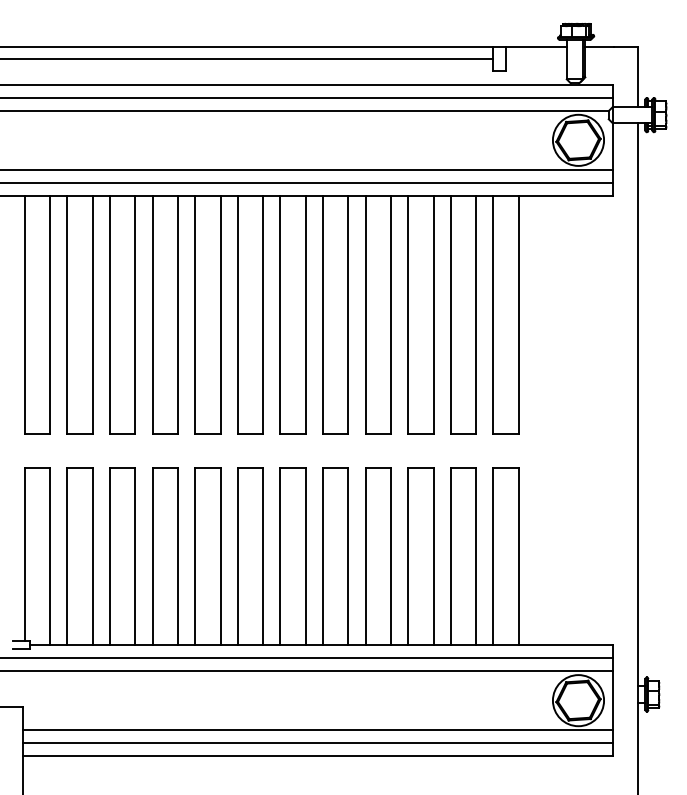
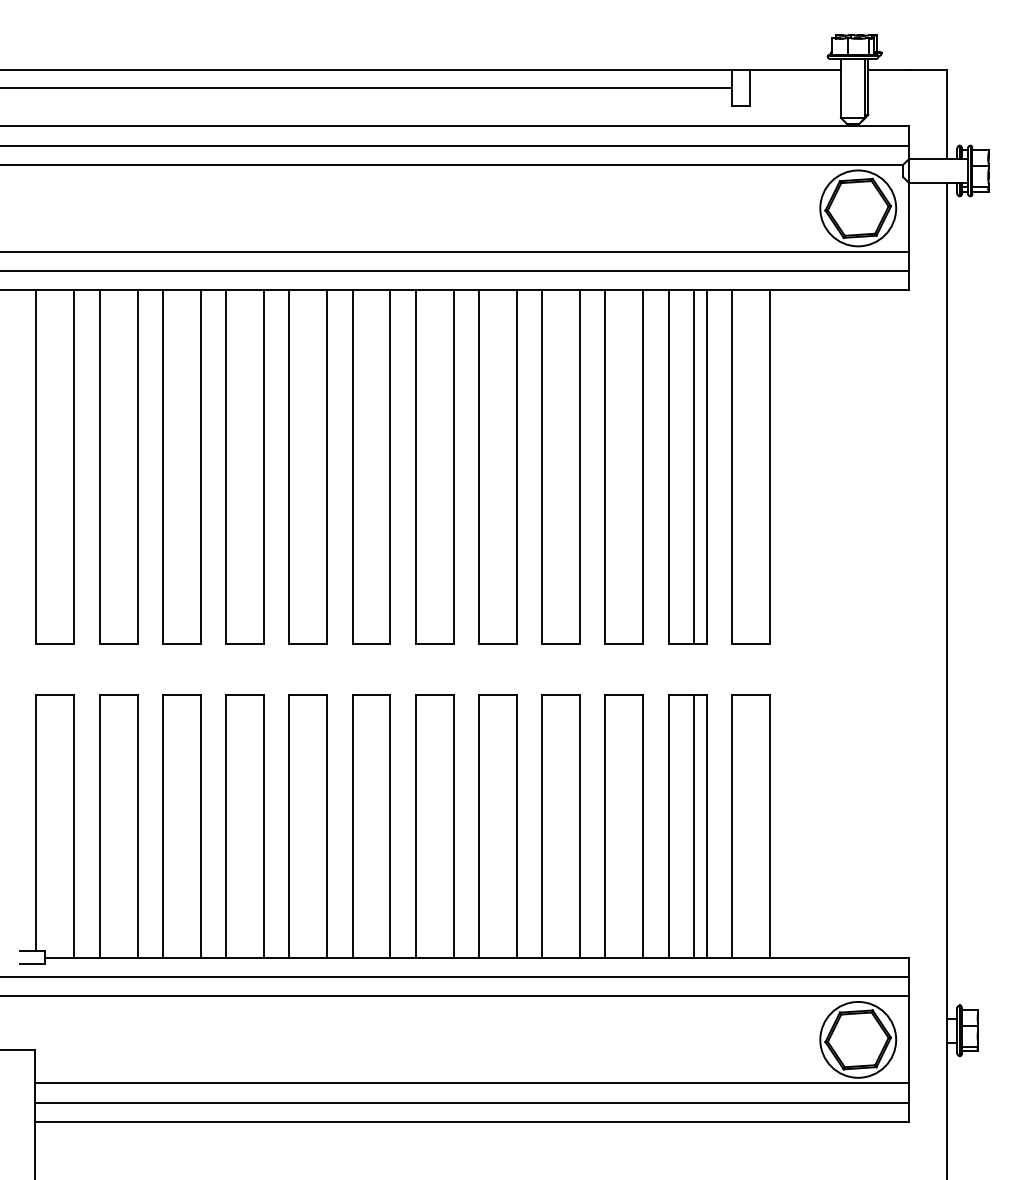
line: (467, 314) -> (693, 466), added
line: (467, 556) -> (693, 825), added

